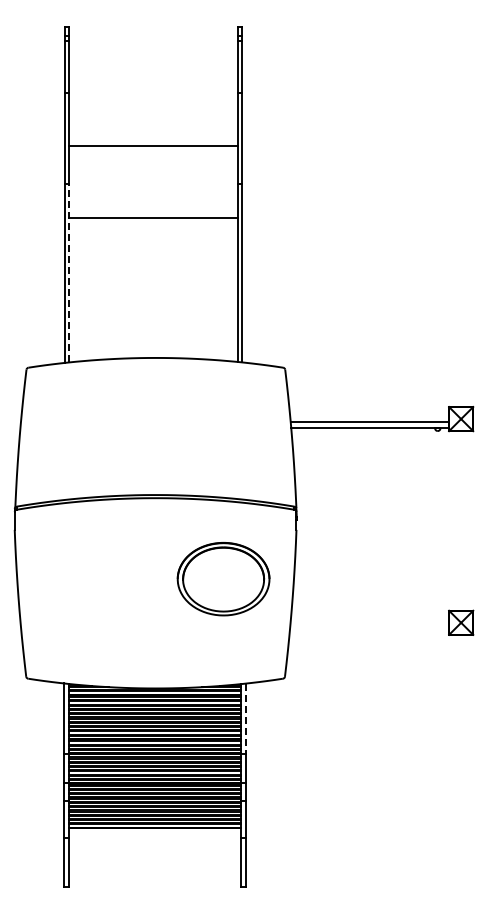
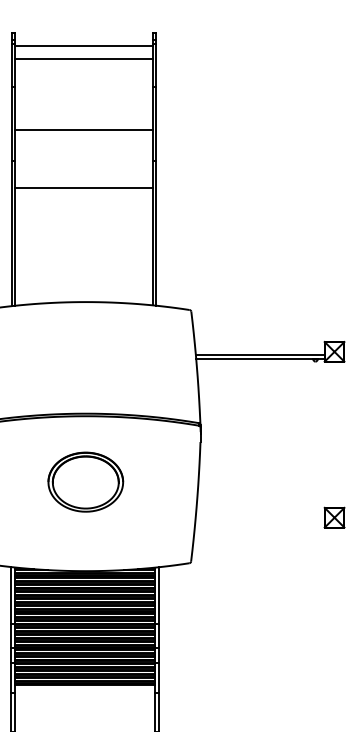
line: (153, 43) -> (84, 46), added
line: (153, 59) -> (84, 59), added
line: (69, 272) -> (15, 232), dashed -> solid
part: (223, 579) -> (85, 482), moved
line: (245, 718) -> (158, 595), dashed -> solid

